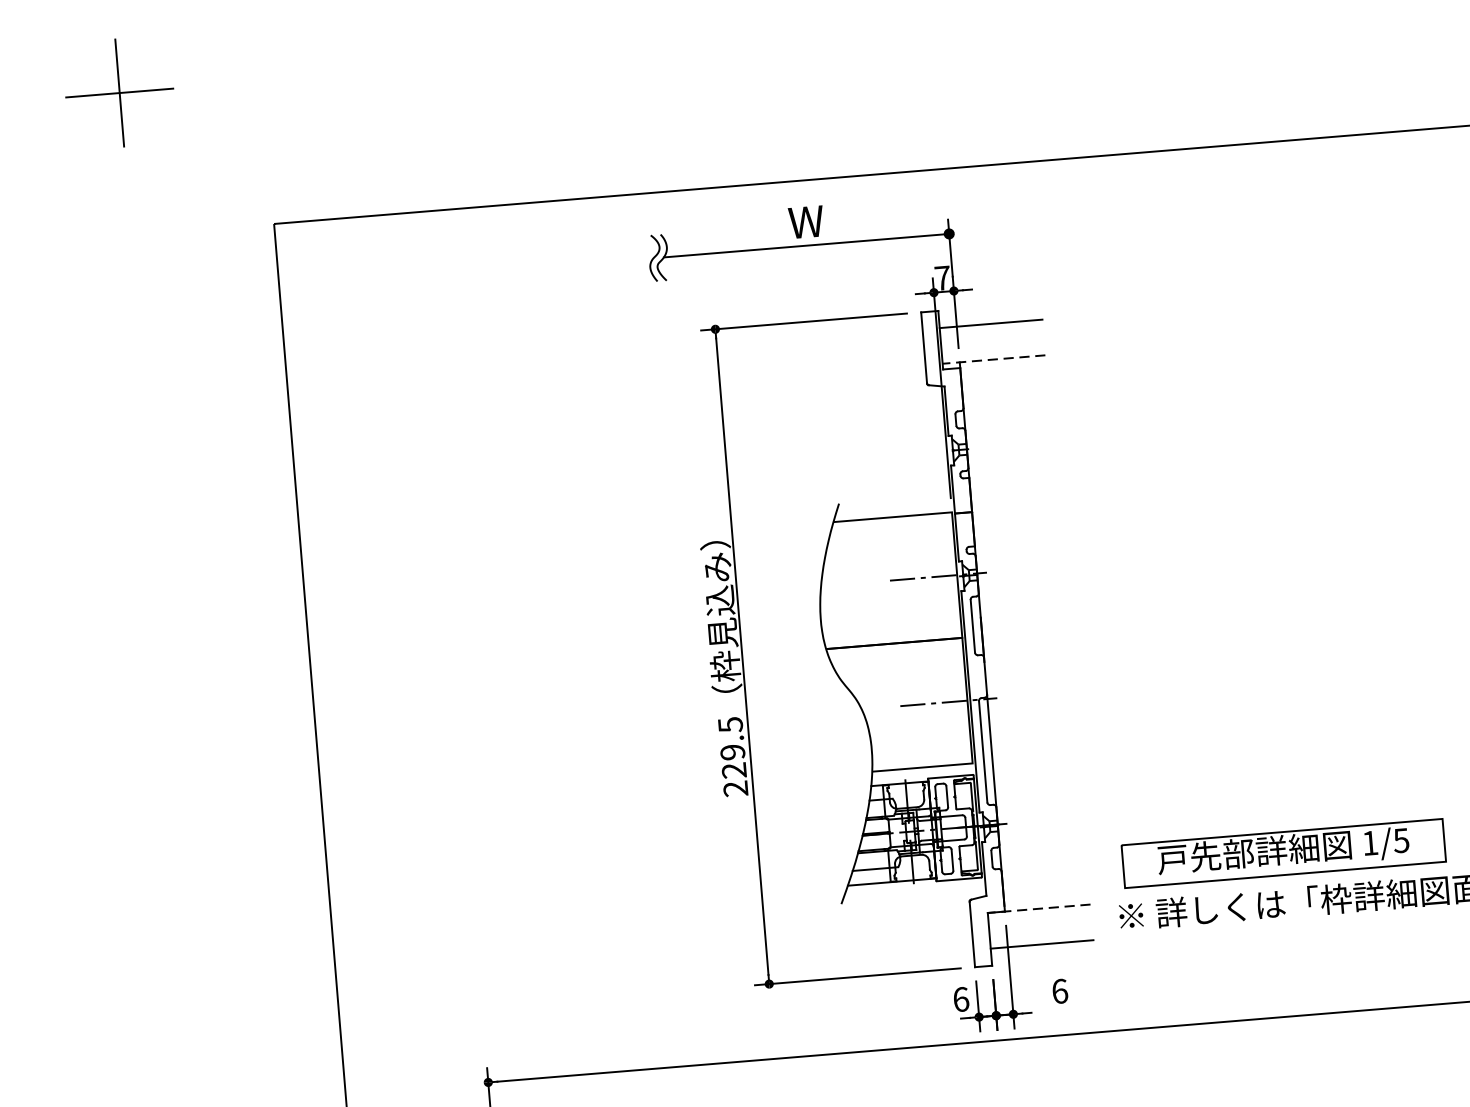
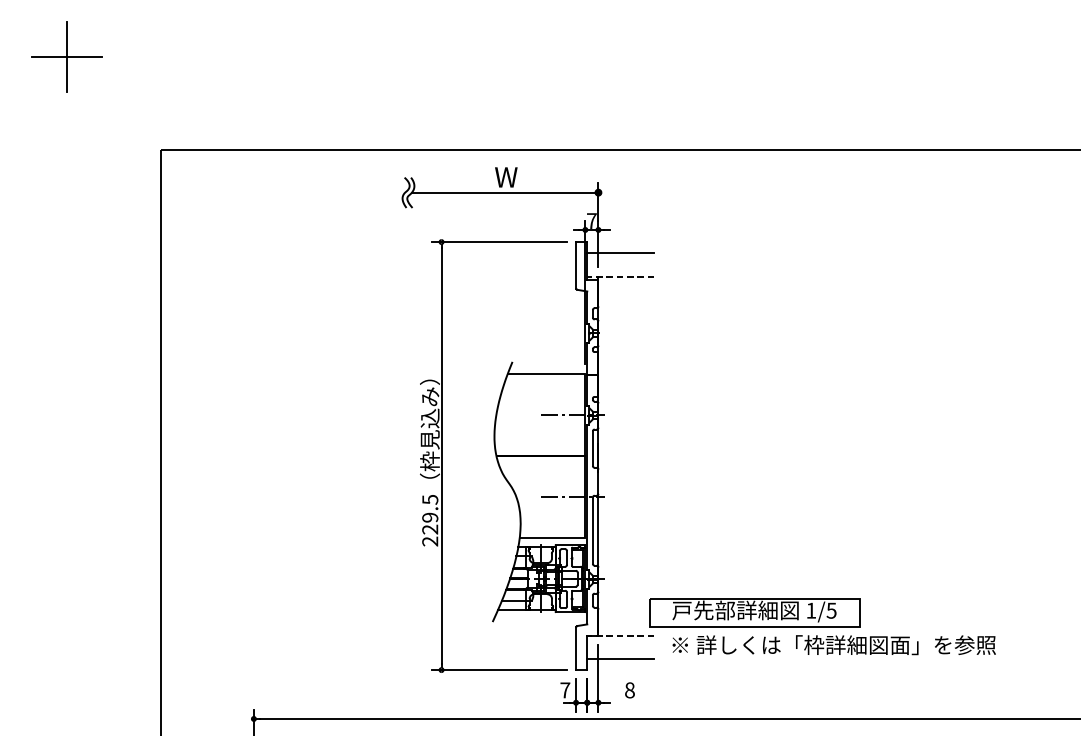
part: (1283, 853) -> (754, 612), moved
text: (1059, 991) -> (629, 690), 6 -> 8
text: (961, 999) -> (565, 690), 6 -> 7

